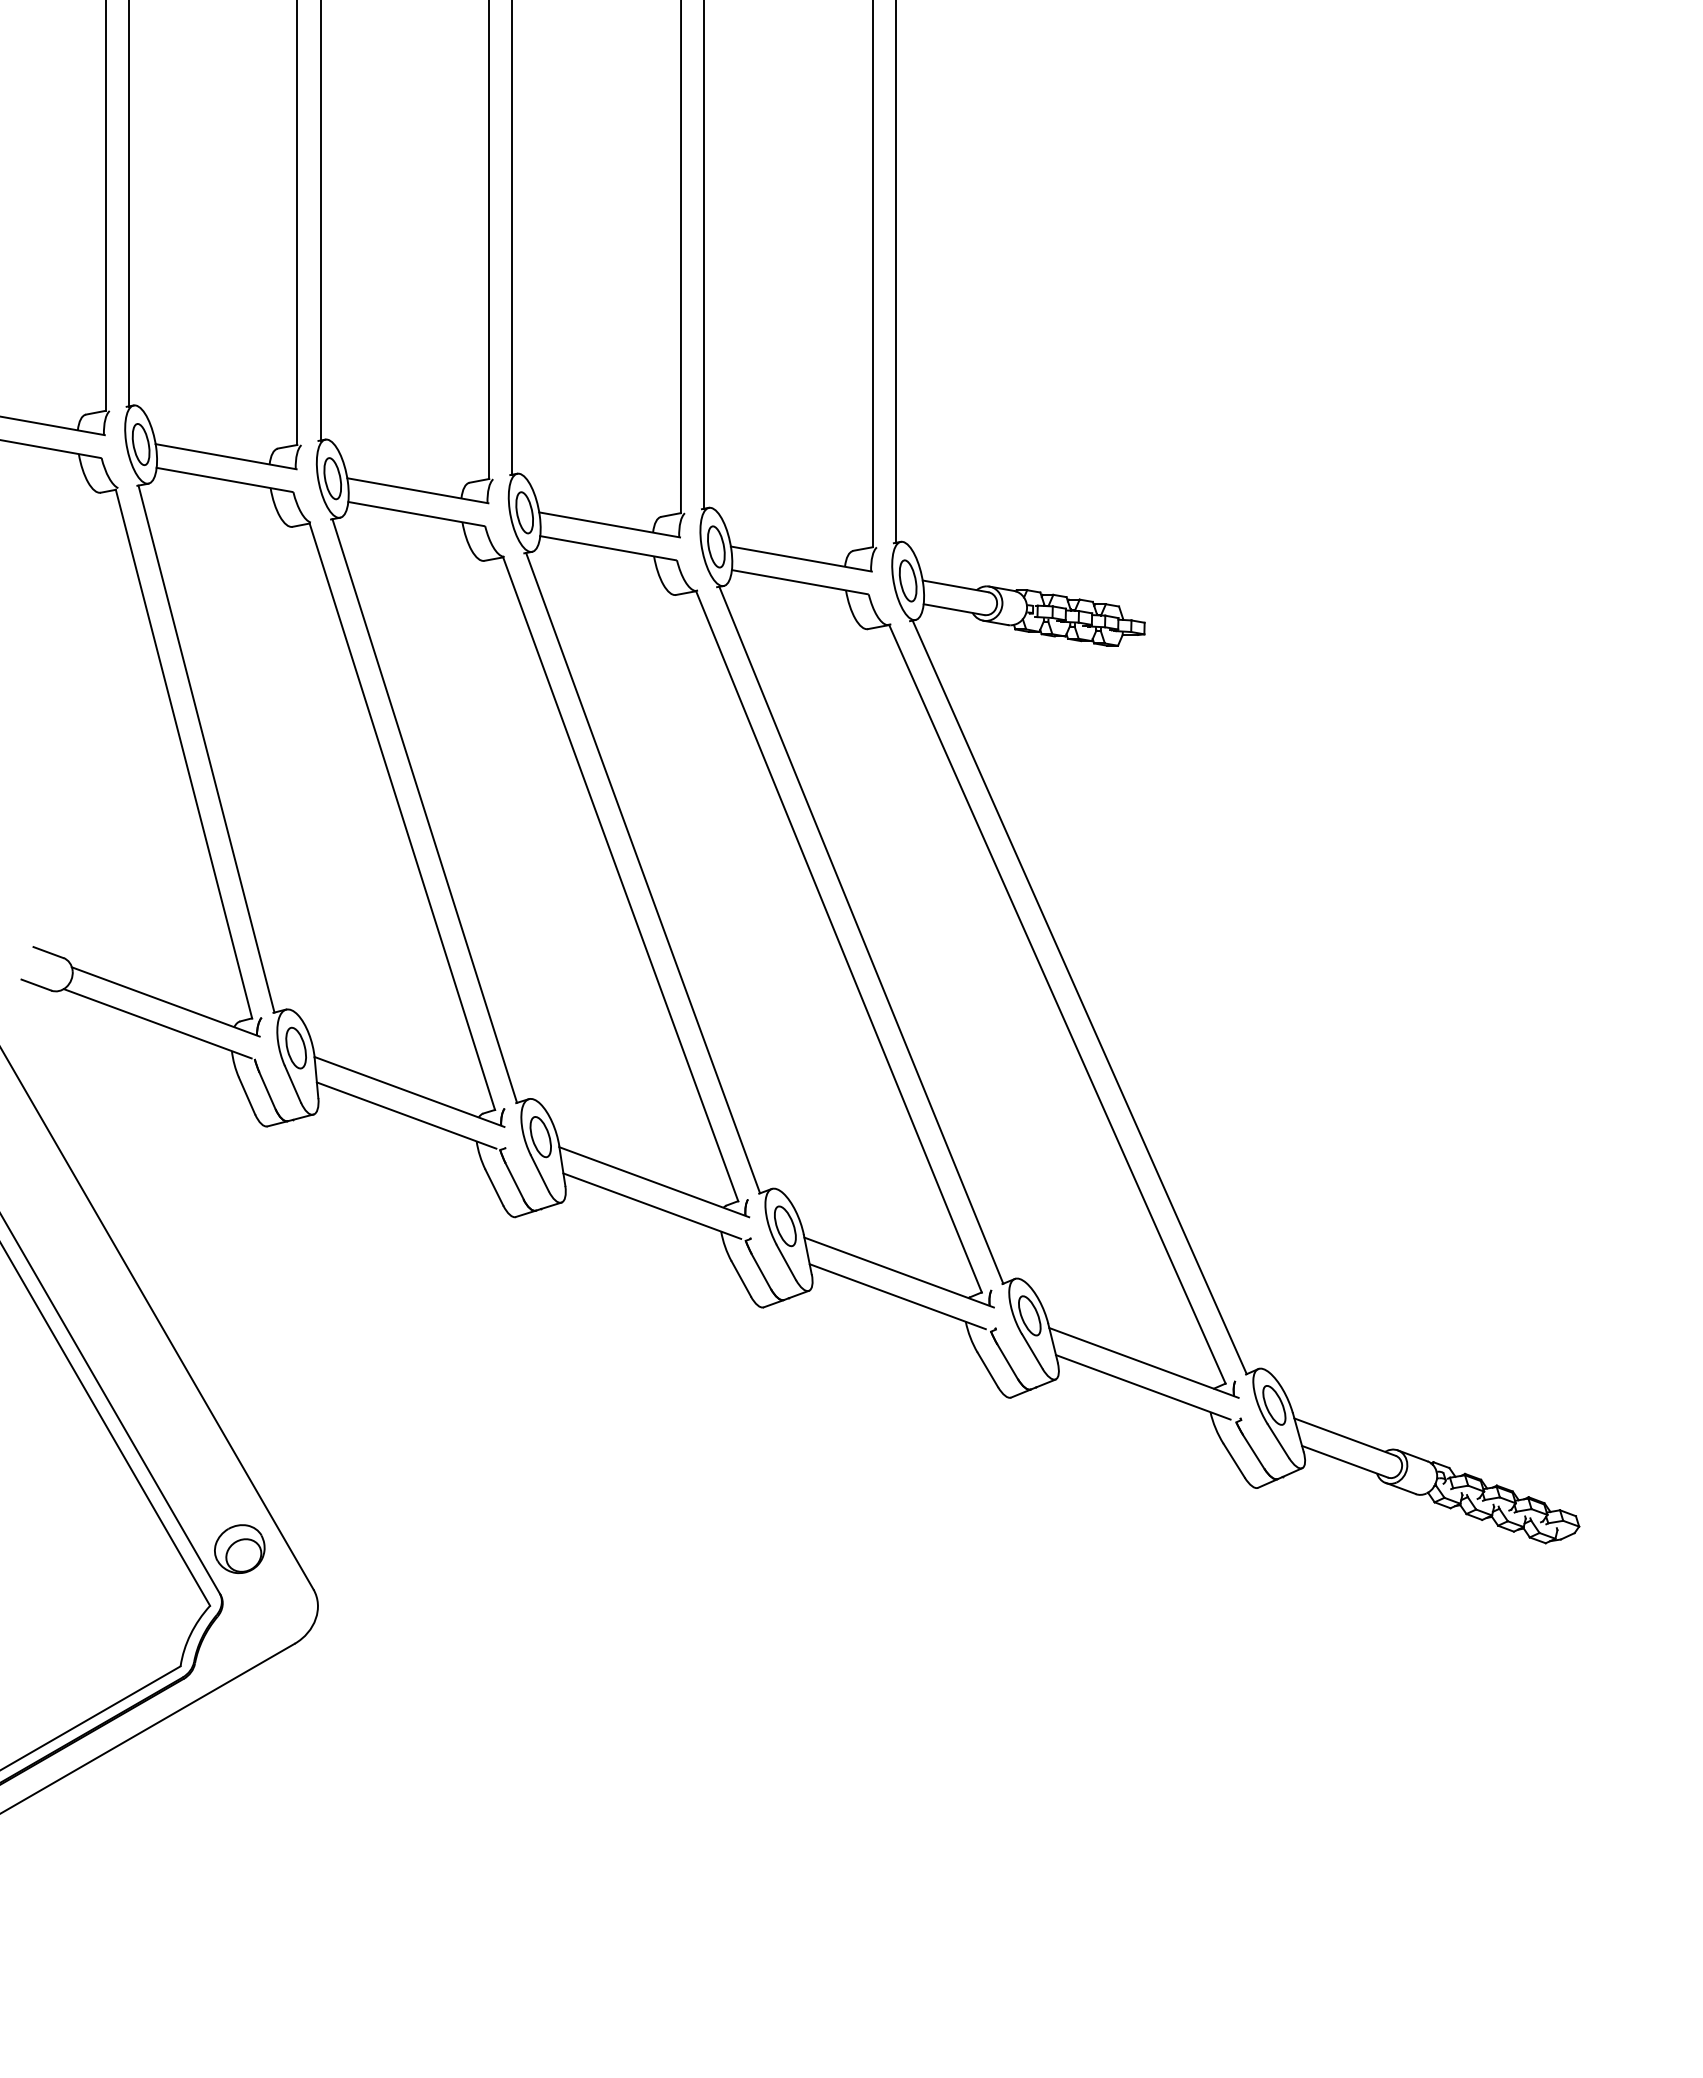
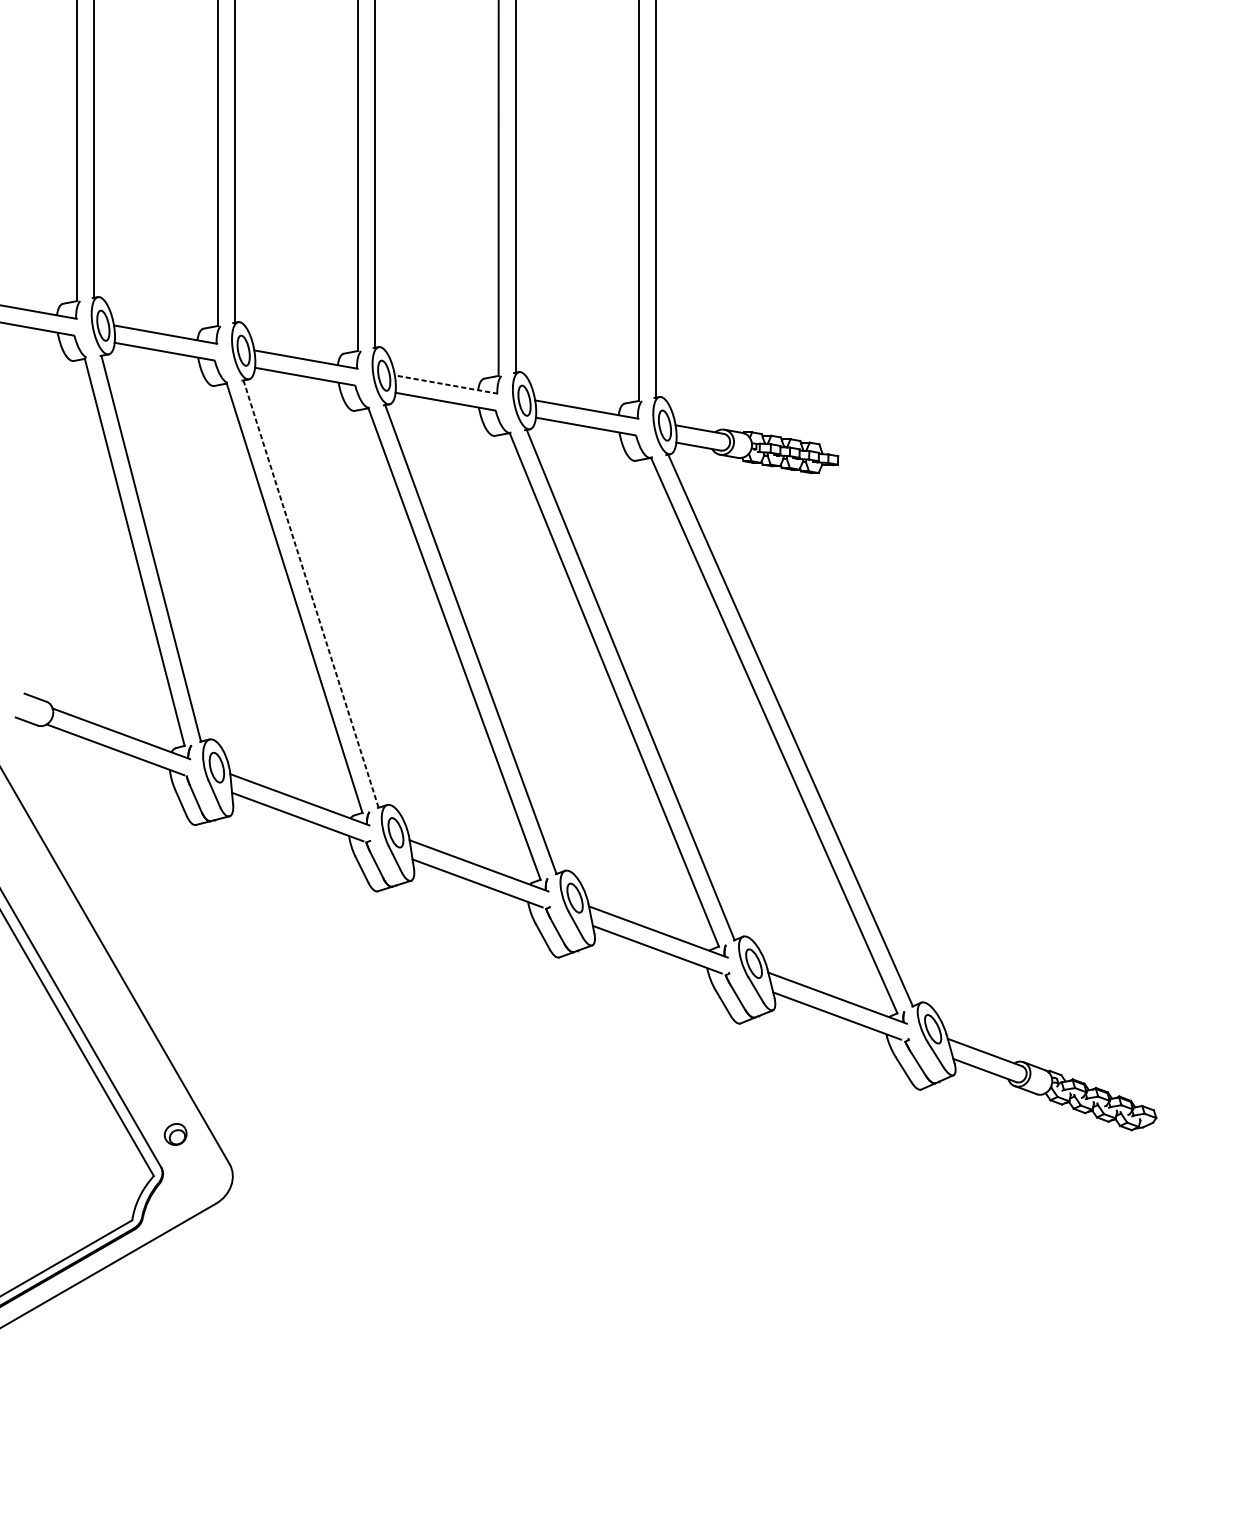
line: (609, 524) -> (446, 384), solid -> dashed
line: (424, 811) -> (310, 594), solid -> dashed
part: (239, 1548) -> (175, 1134), size x0.6

